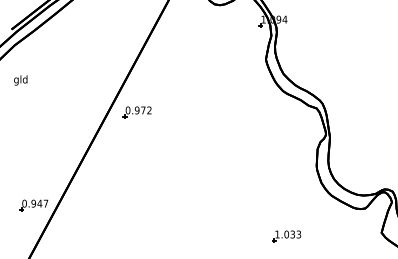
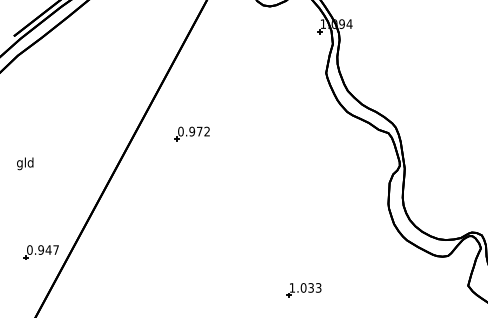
text: (21, 80) -> (25, 163), moved
part: (136, 111) -> (191, 133), moved
part: (286, 236) -> (303, 290), moved

